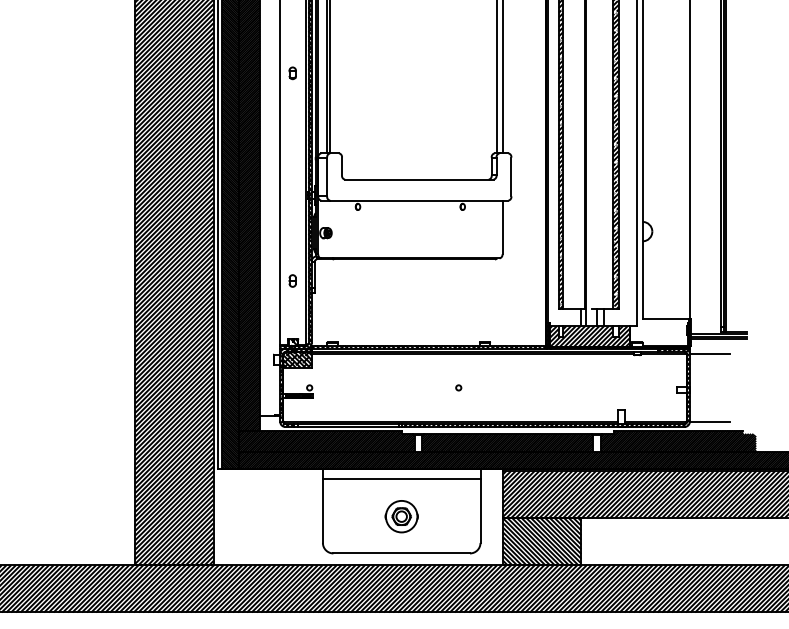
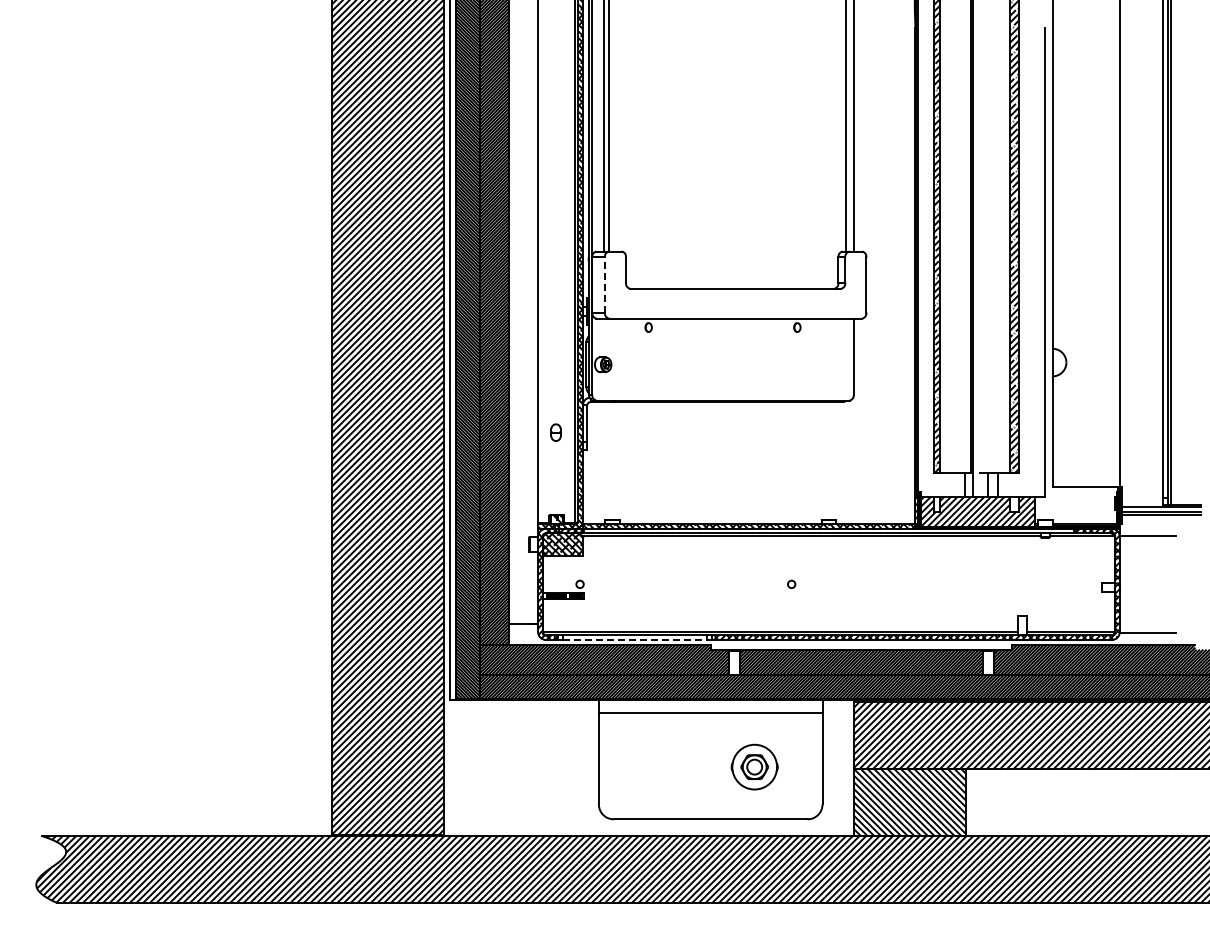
part: (292, 73) -> (555, 137), removed
line: (326, 177) -> (604, 285), solid -> dashed
line: (348, 426) -> (635, 639), solid -> dashed
part: (401, 516) -> (754, 766), moved

